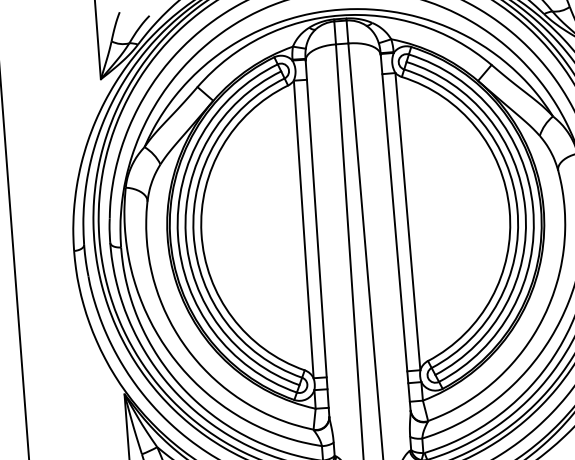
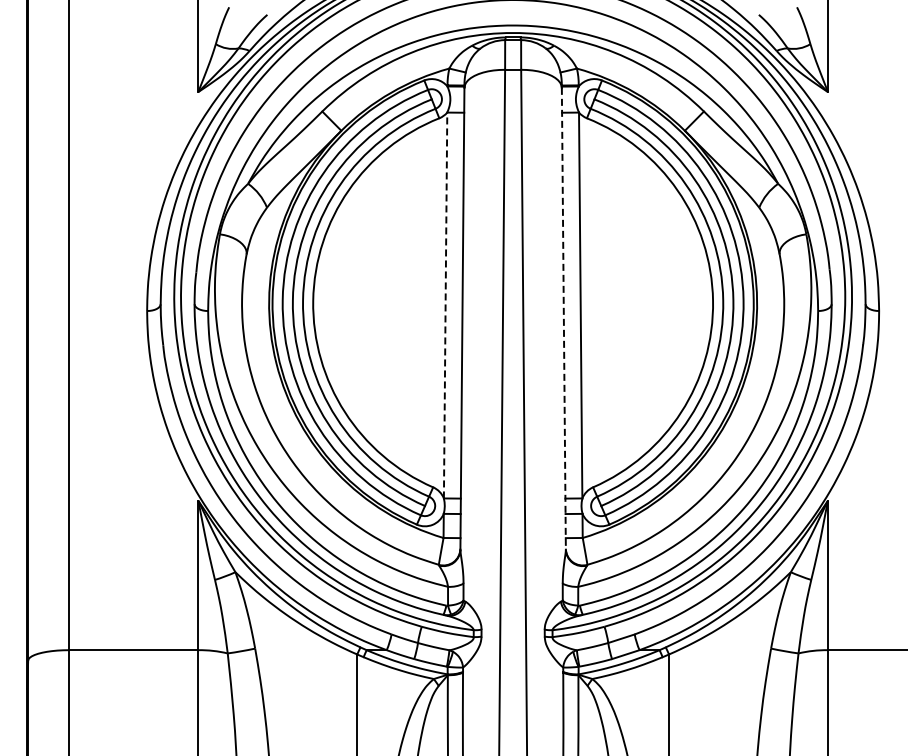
line: (303, 229) -> (445, 305), solid -> dashed
line: (395, 232) -> (563, 318), solid -> dashed

